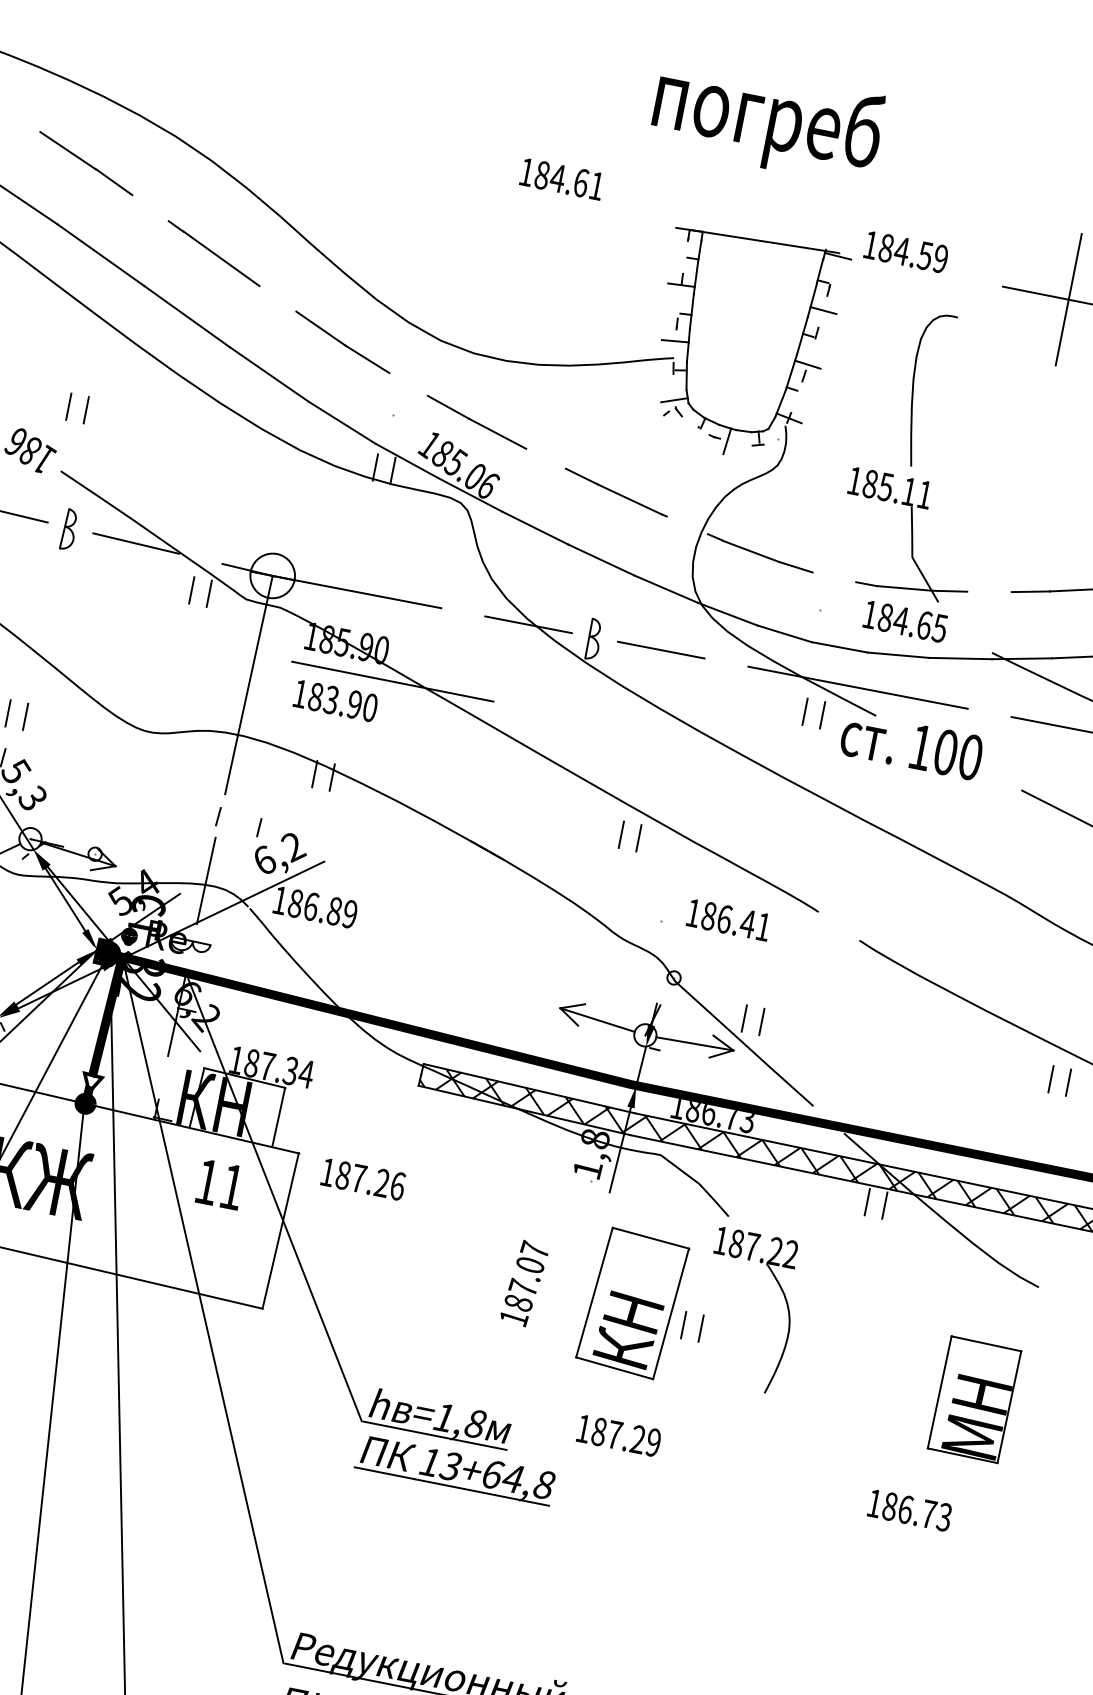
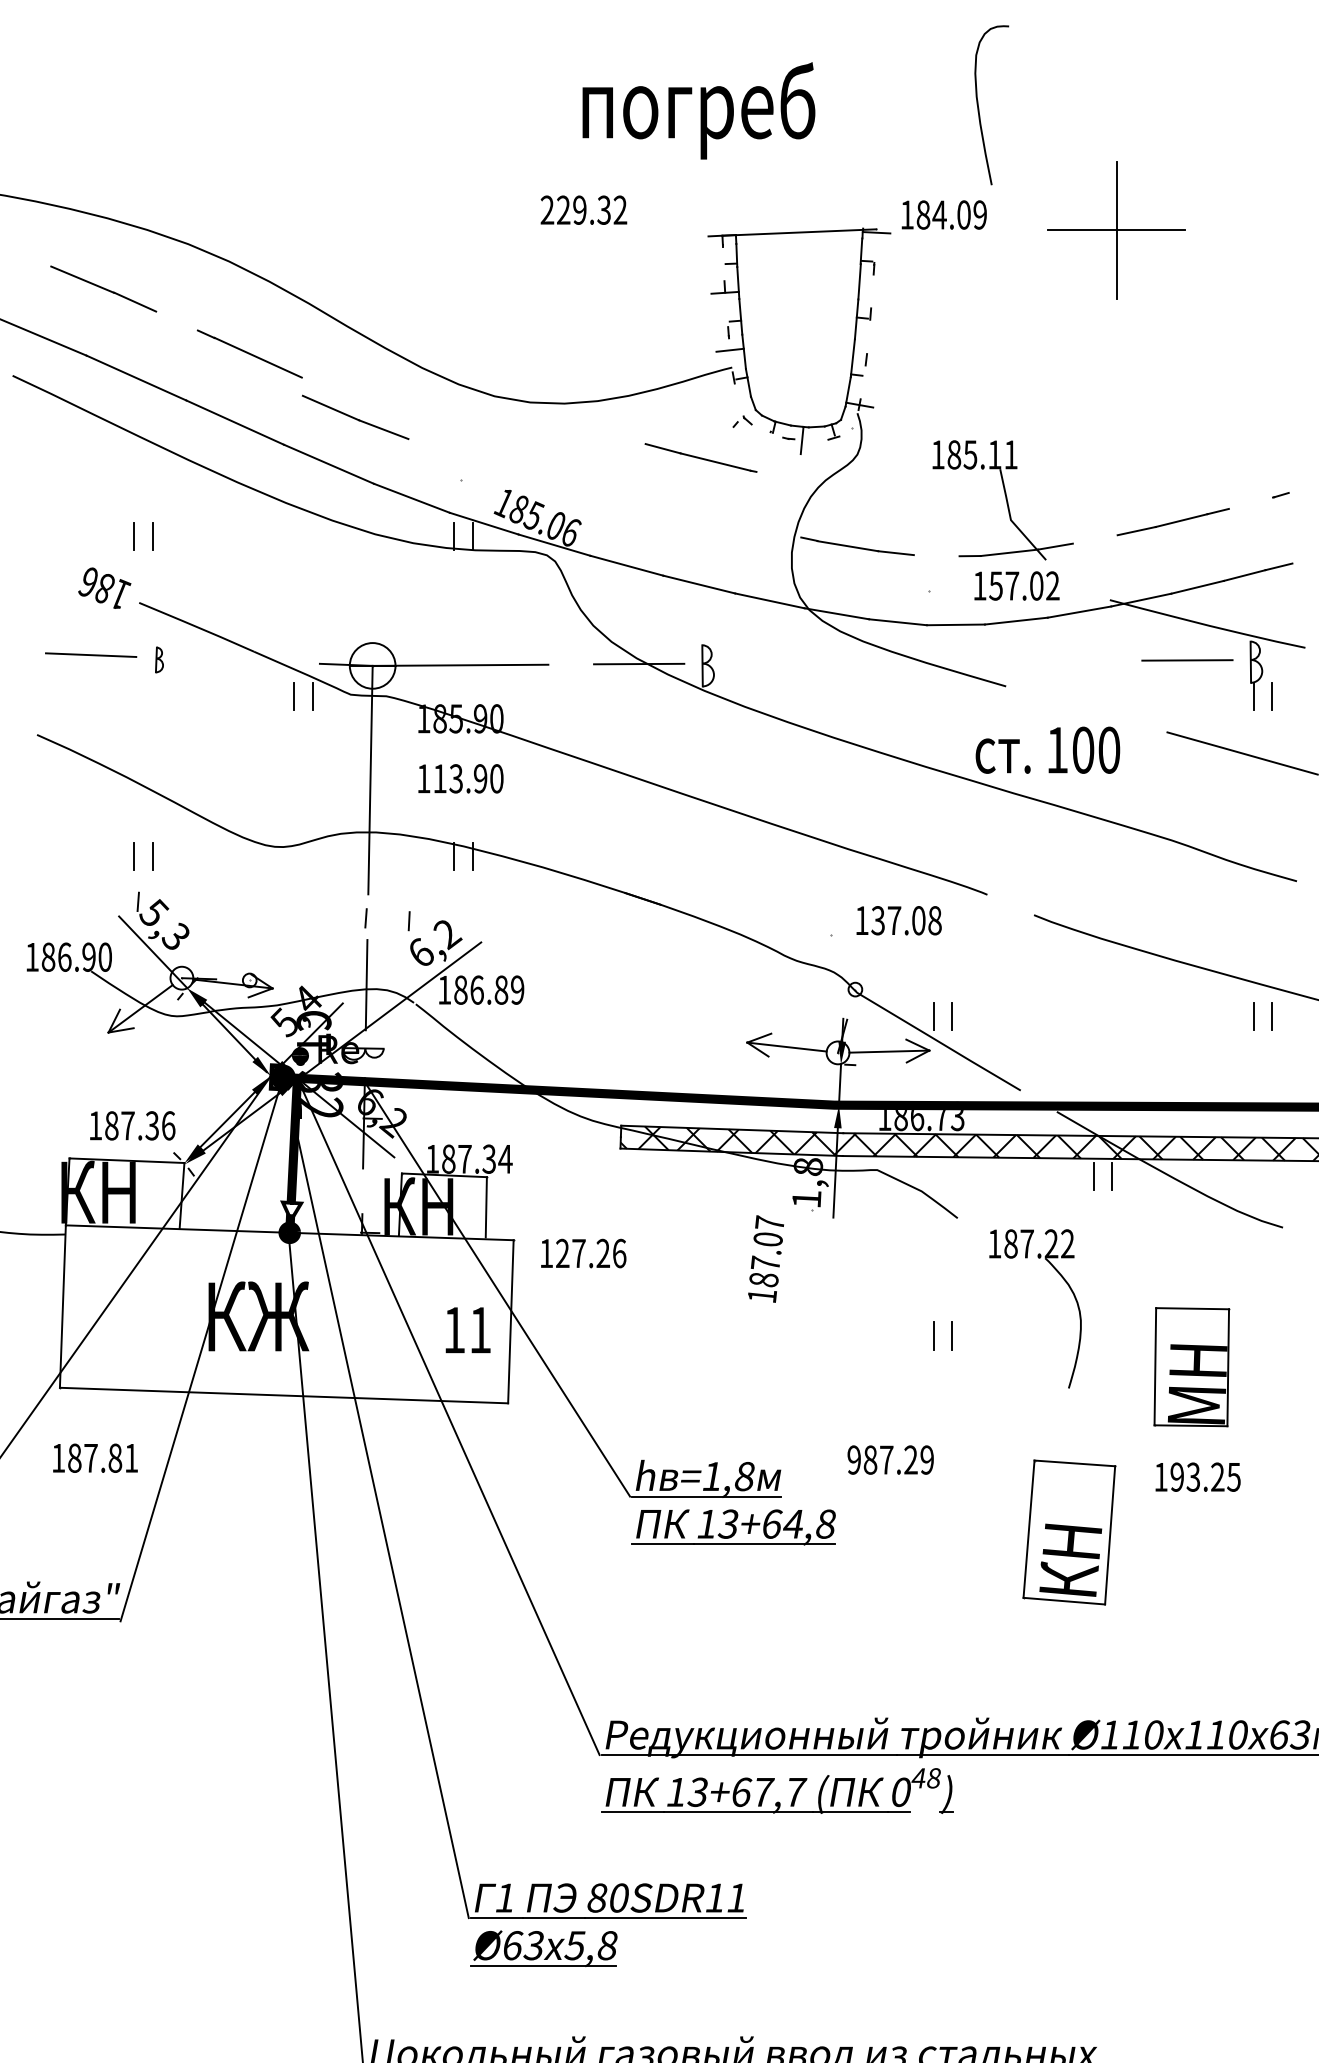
text: (767, 120) -> (698, 110), moved
text: (561, 178) -> (583, 209), 184.61 -> 229.32
text: (924, 255) -> (963, 214), 184.59 -> 184.09
line: (823, 310) -> (872, 290), removed
part: (342, 341) -> (355, 416), moved
line: (807, 364) -> (867, 347), removed
curve: (914, 390) -> (979, 108), moved
line: (674, 399) -> (740, 409), removed
line: (476, 421) -> (546, 470), removed
line: (615, 492) -> (700, 457), moved
part: (69, 529) -> (159, 659), size x0.6
line: (136, 543) -> (229, 660), removed
text: (912, 622) -> (1024, 585), 184.65 -> 157.02
line: (661, 649) -> (777, 662), removed
line: (392, 682) -> (514, 748), removed
line: (858, 687) -> (982, 661), removed
text: (315, 696) -> (439, 778), 183.90 -> 113.90
part: (805, 711) -> (934, 696), removed
text: (911, 744) -> (1047, 749), moved
part: (621, 834) -> (774, 856), removed
text: (736, 921) -> (906, 920), 186.41 -> 137.08
text: (343, 1175) -> (562, 1253), 187.26 -> 127.26
text: (219, 1184) -> (467, 1330), moved
text: (524, 1282) -> (765, 1258), moved
part: (784, 1299) -> (1070, 1290), moved
part: (632, 1303) -> (1069, 1532), moved
part: (974, 1399) -> (1191, 1367), moved
text: (583, 1428) -> (853, 1459), 187.29 -> 987.29
text: (917, 1511) -> (1205, 1476), 186.73 -> 193.25

